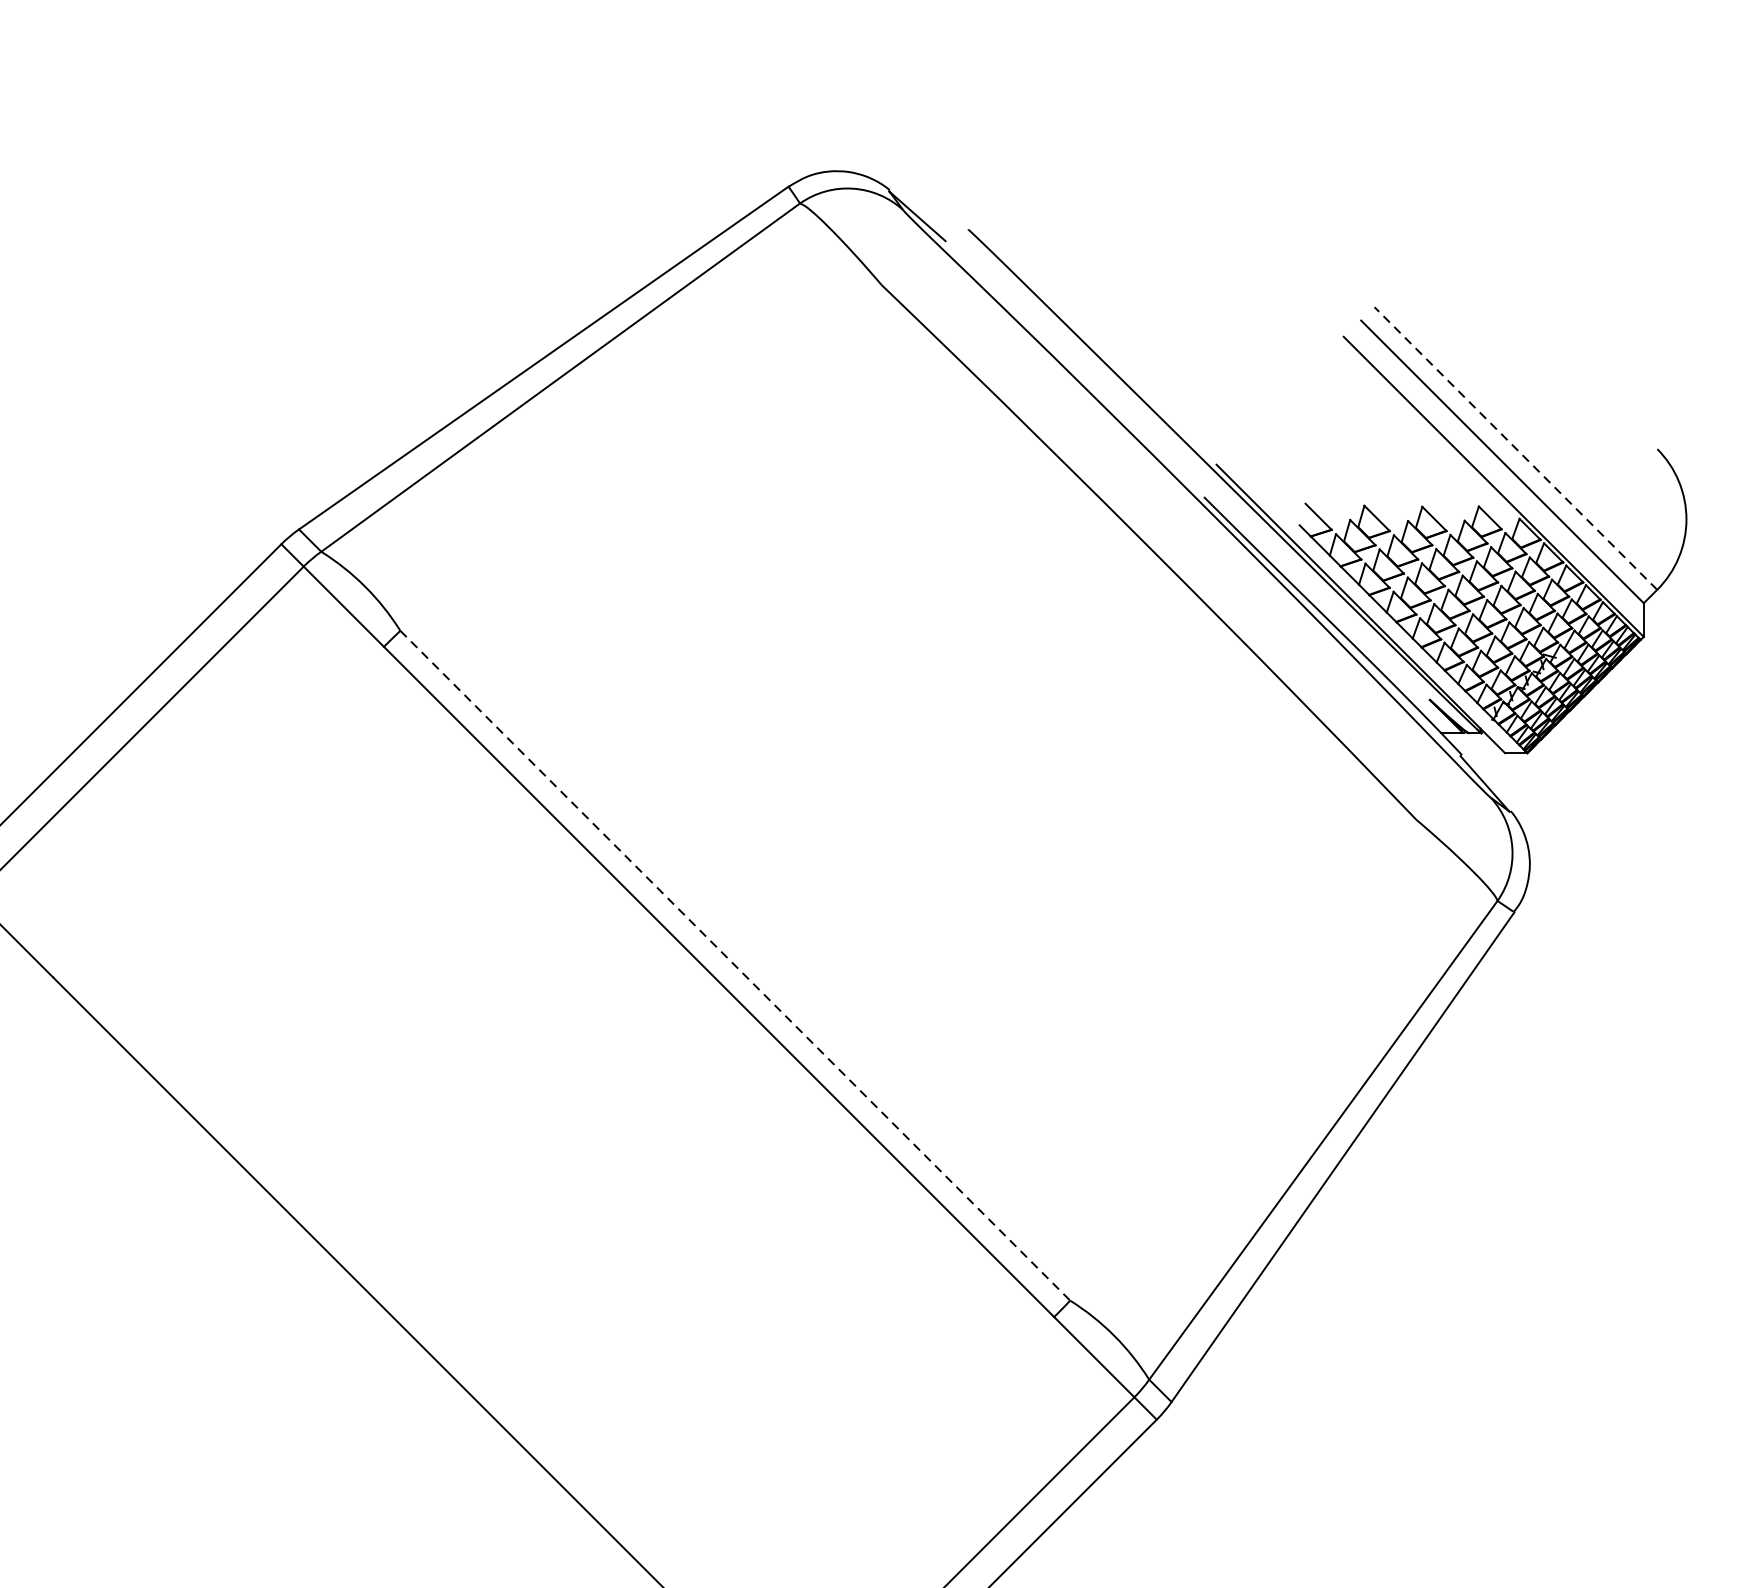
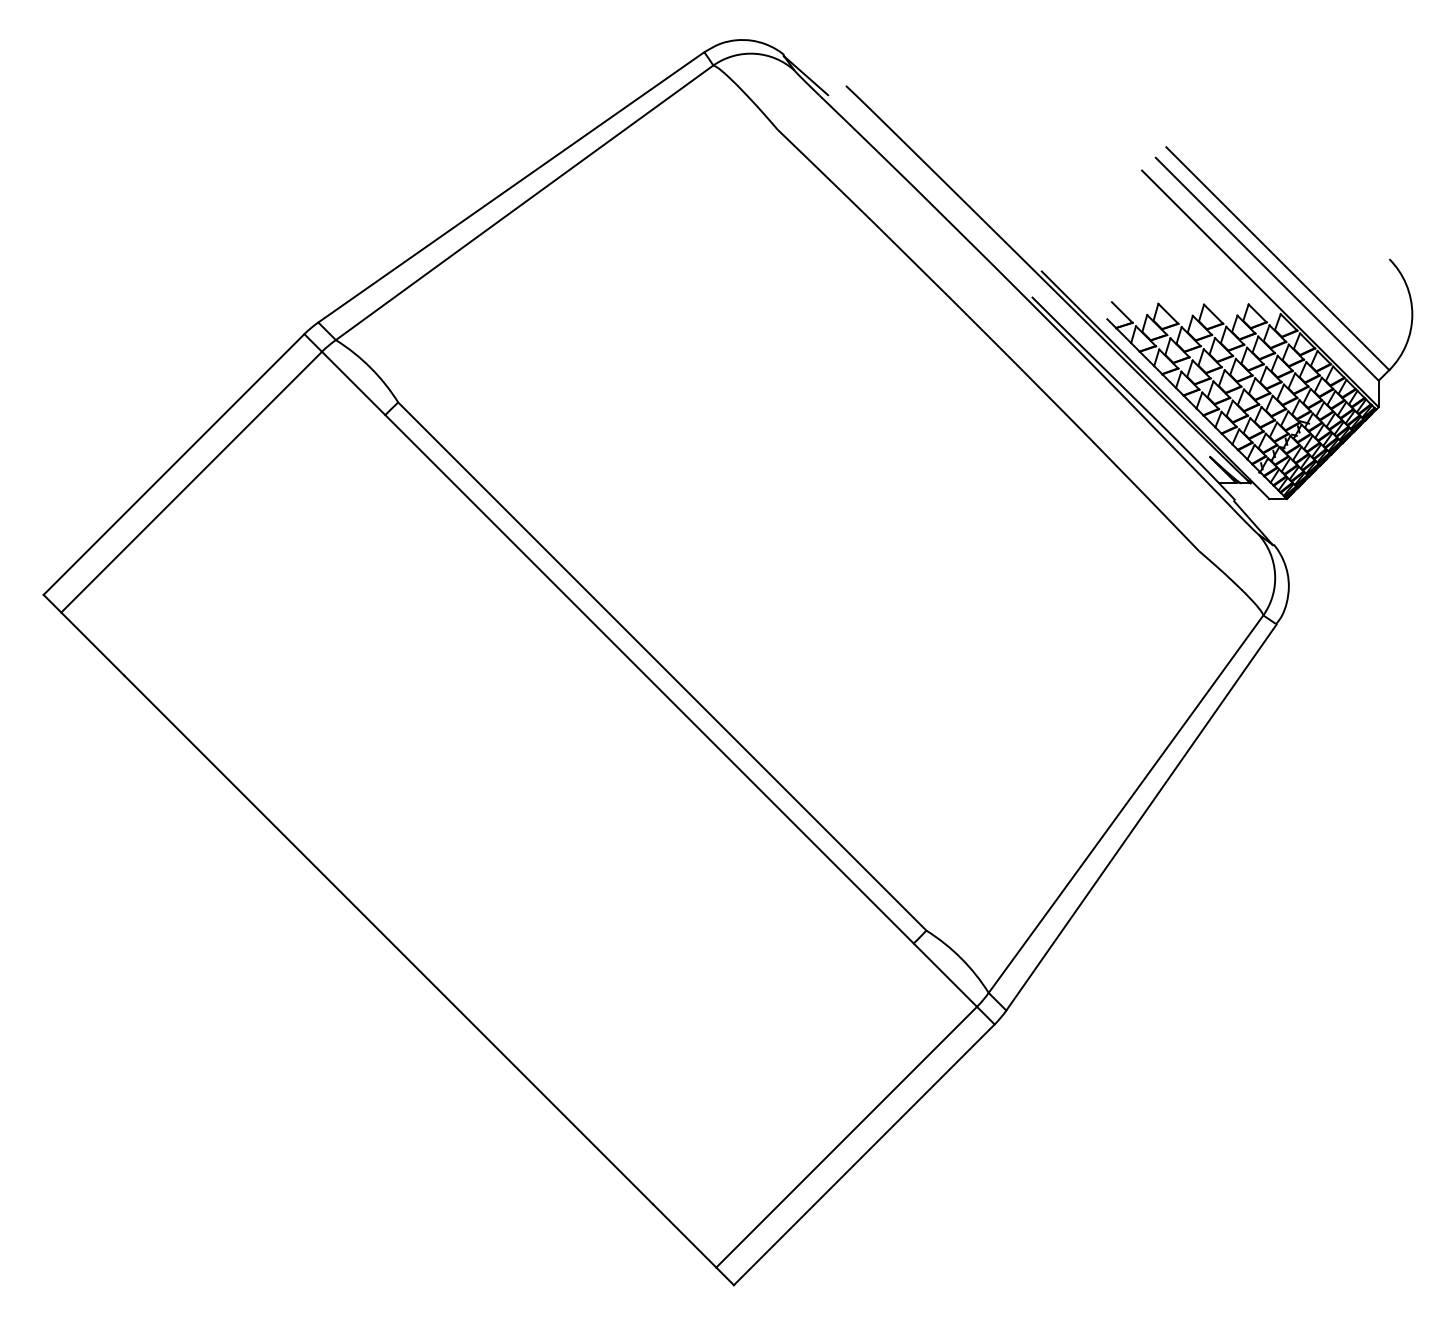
line: (1515, 448) -> (1277, 258), dashed -> solid
line: (735, 965) -> (662, 666), dashed -> solid

